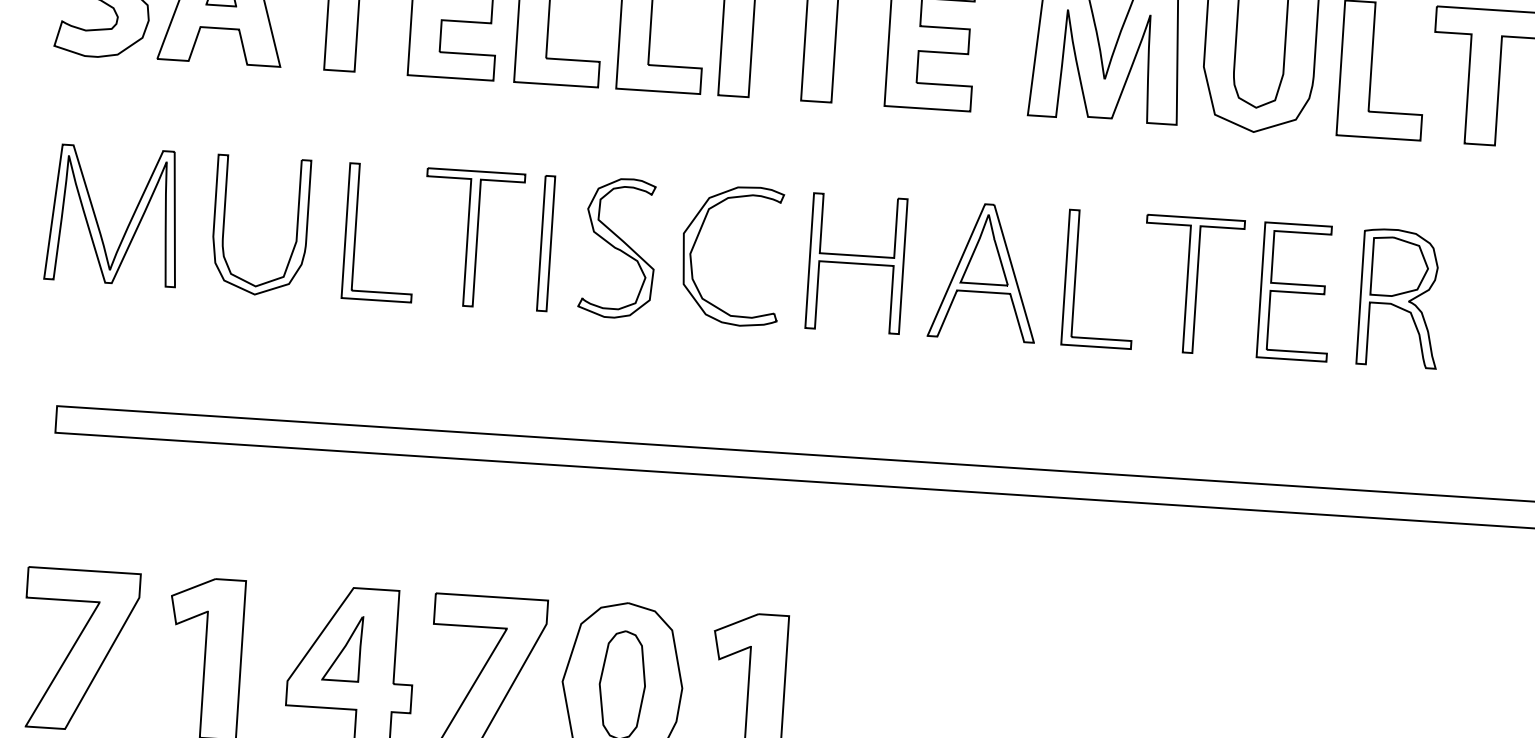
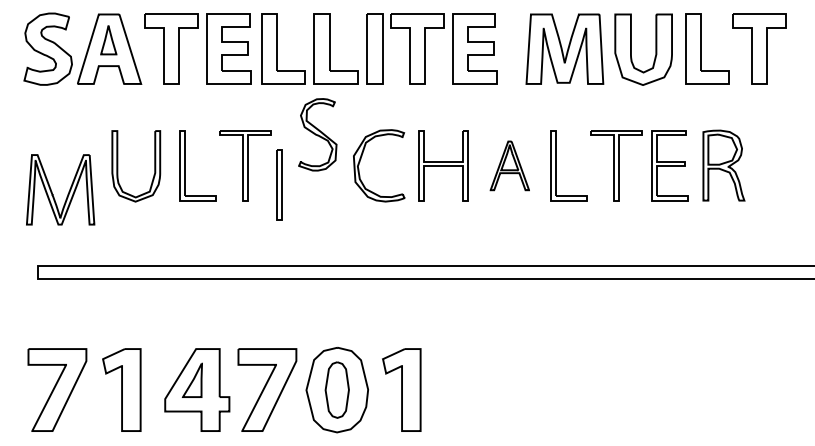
part: (97, 217) -> (52, 191), moved
part: (546, 242) -> (279, 184), moved
part: (617, 247) -> (317, 134), moved
part: (984, 271) -> (509, 165), size x0.7

